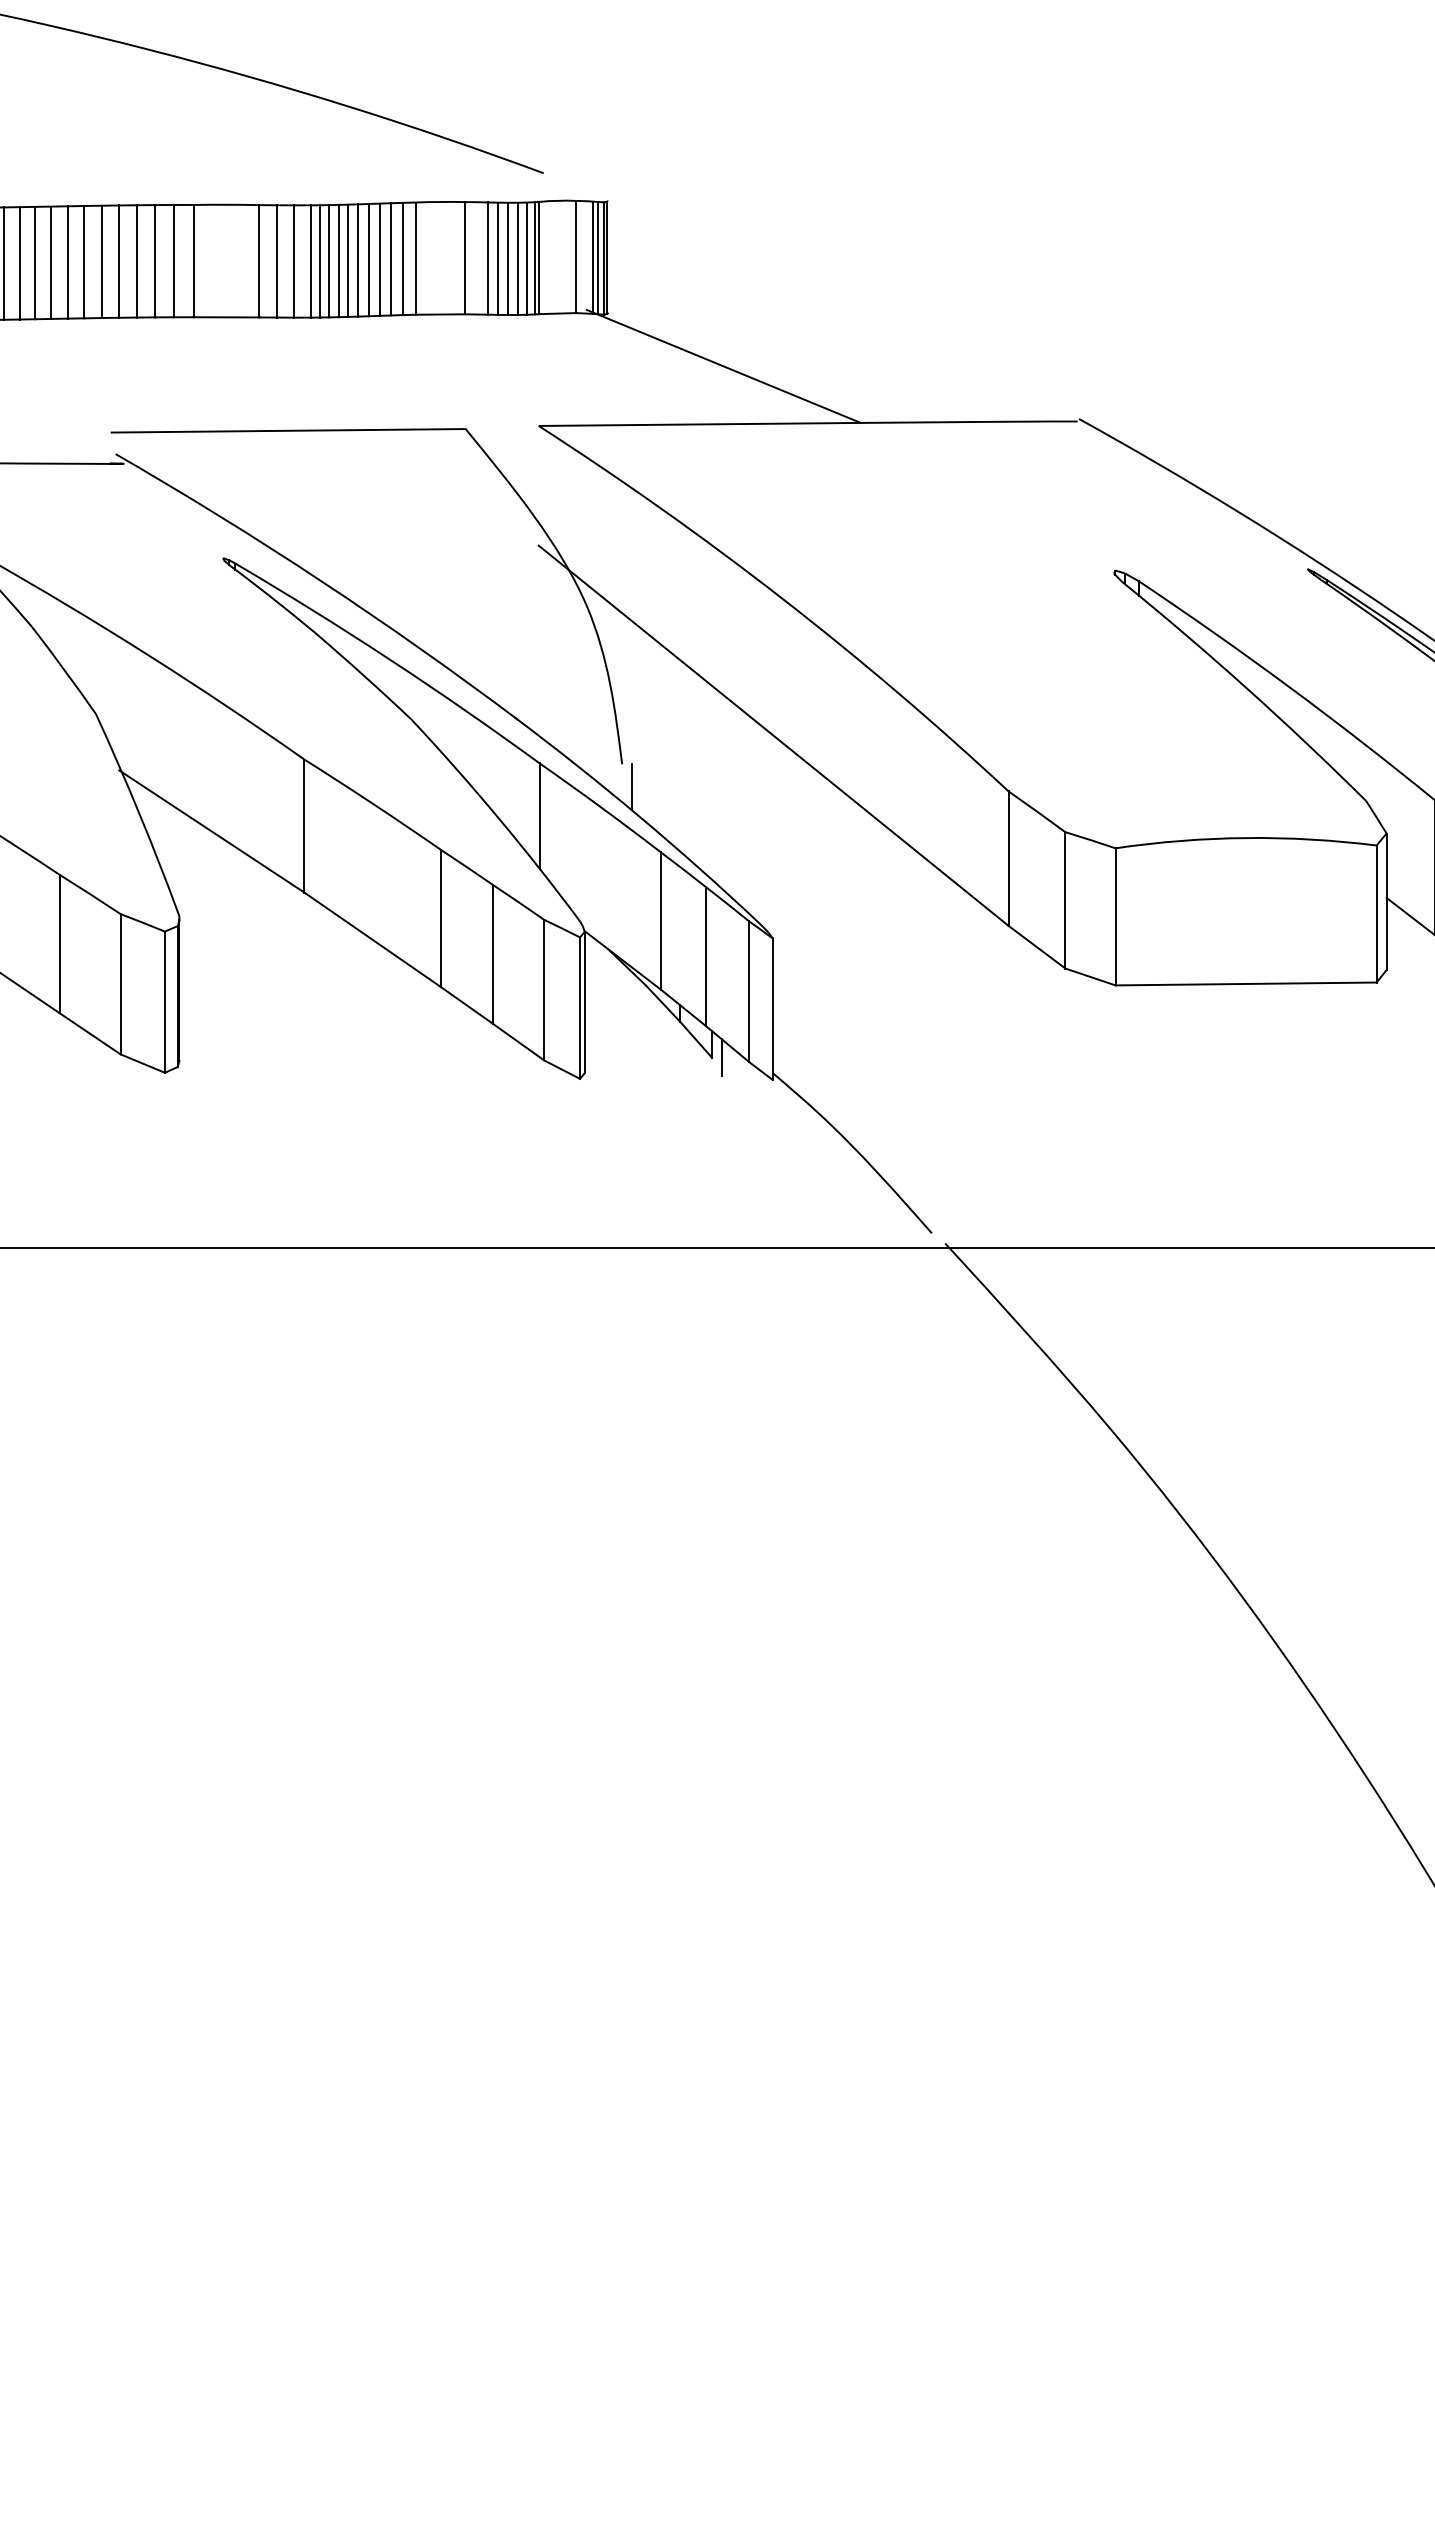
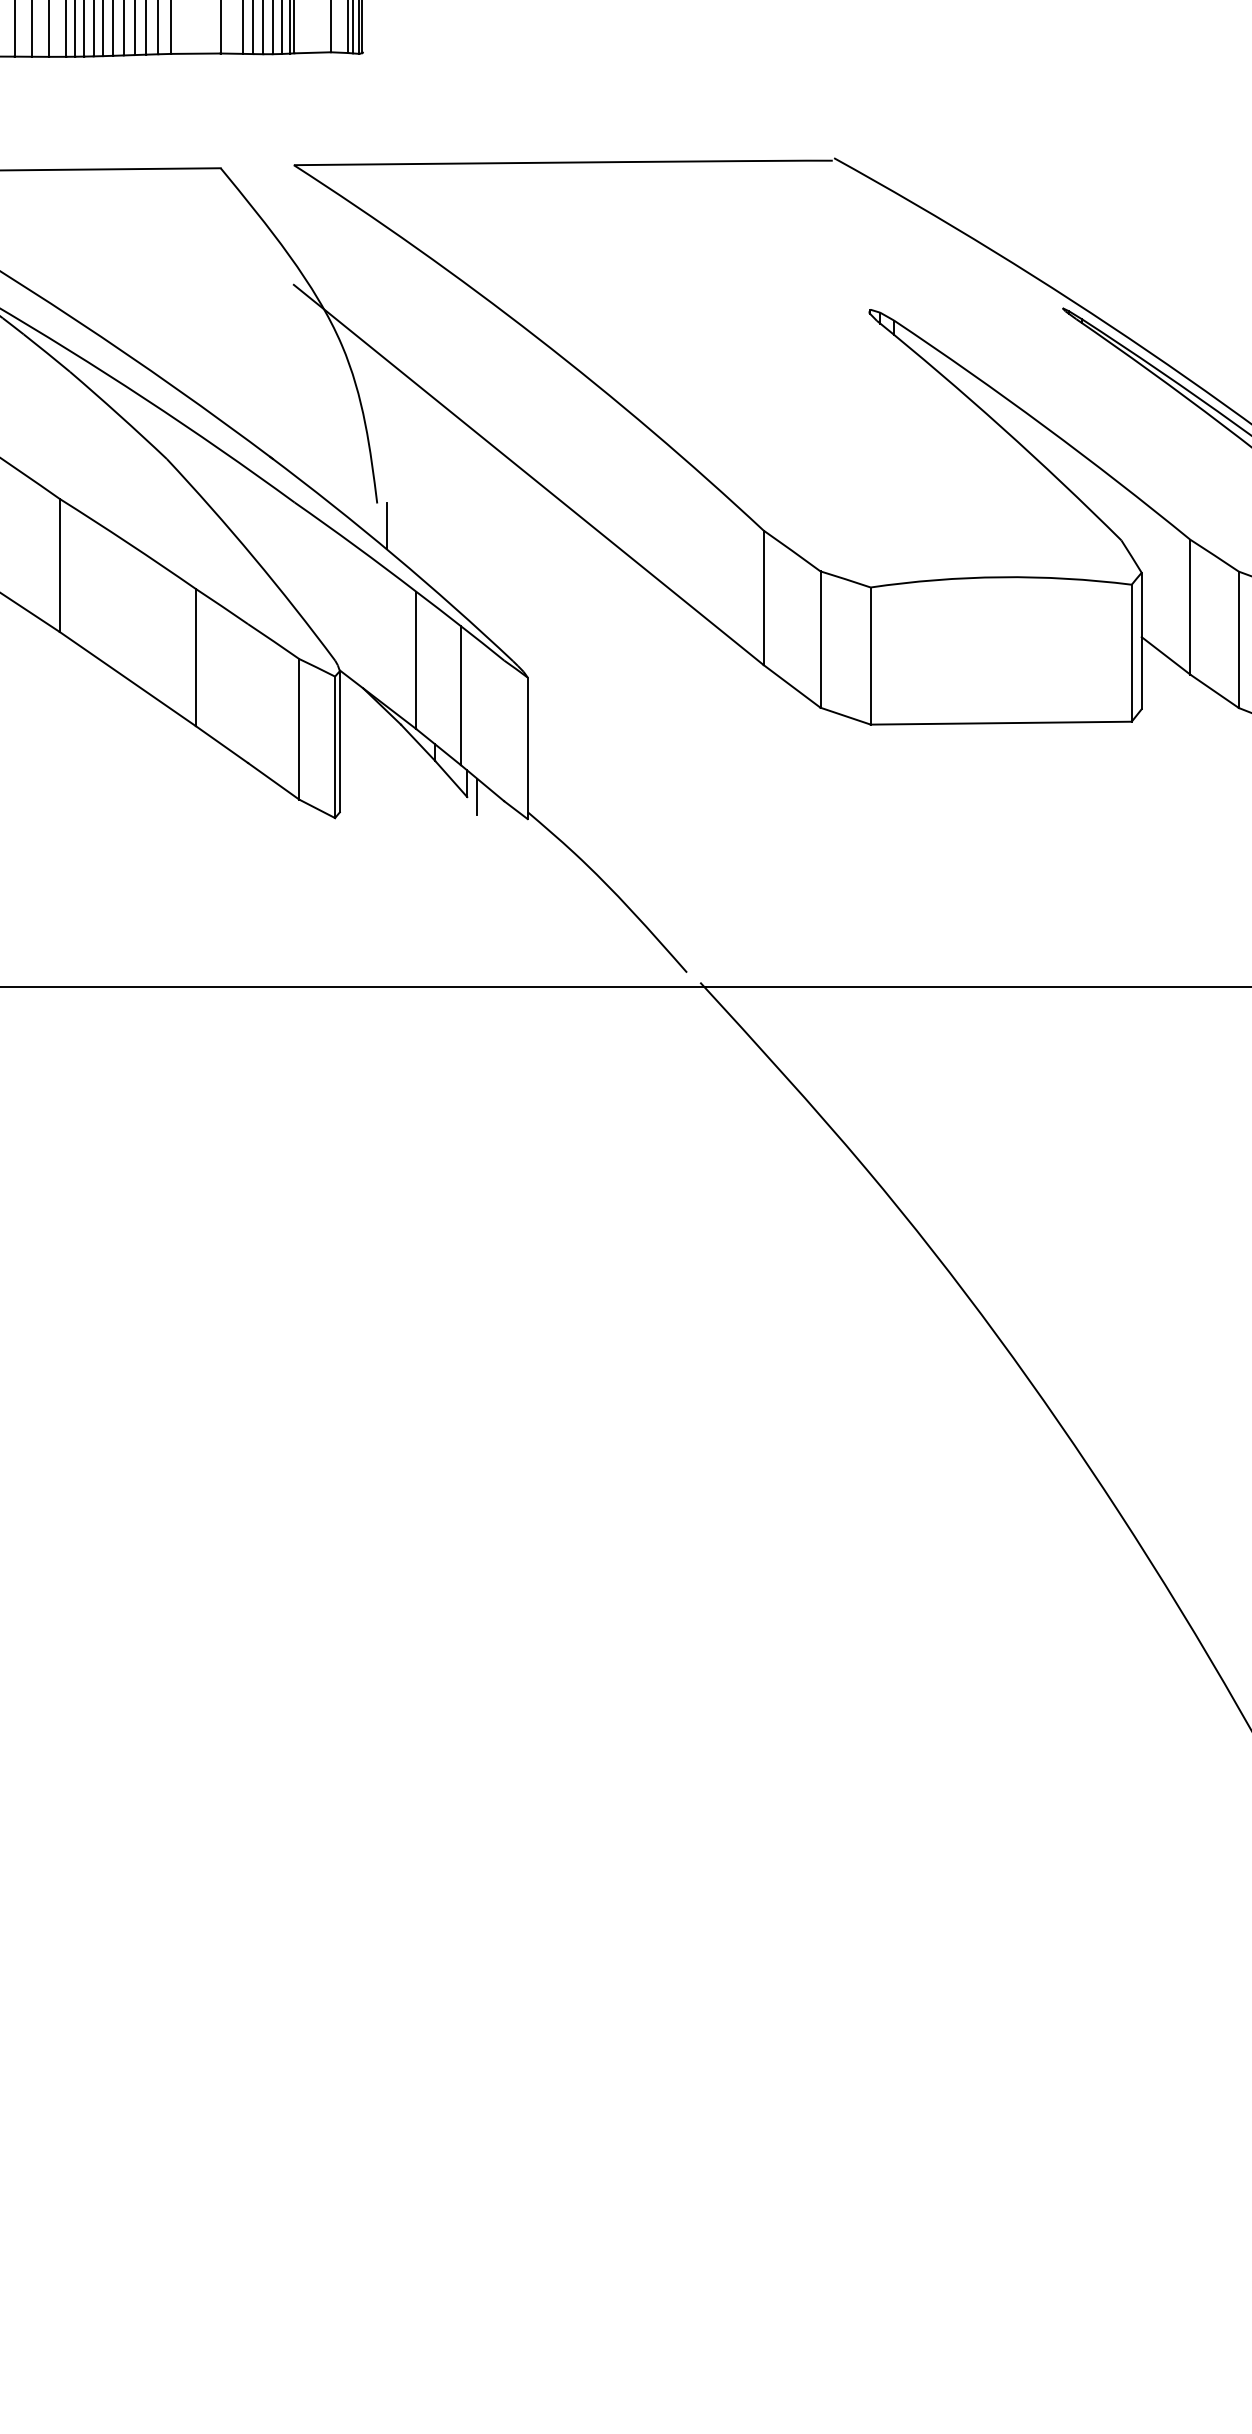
line: (723, 366) -> (478, 105), removed
line: (539, 815) -> (294, 554), removed
line: (493, 953) -> (248, 692), removed
line: (749, 991) -> (504, 730), removed

